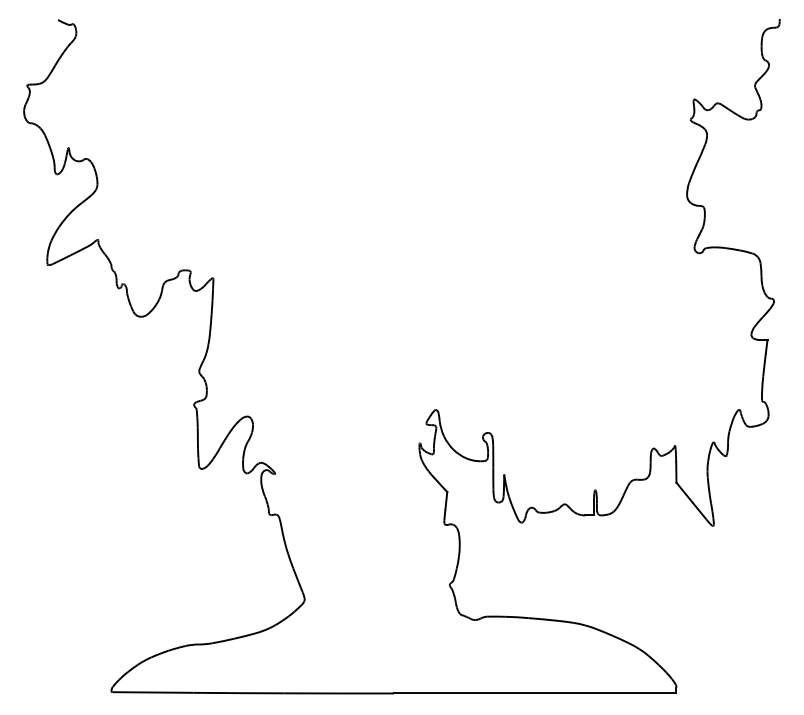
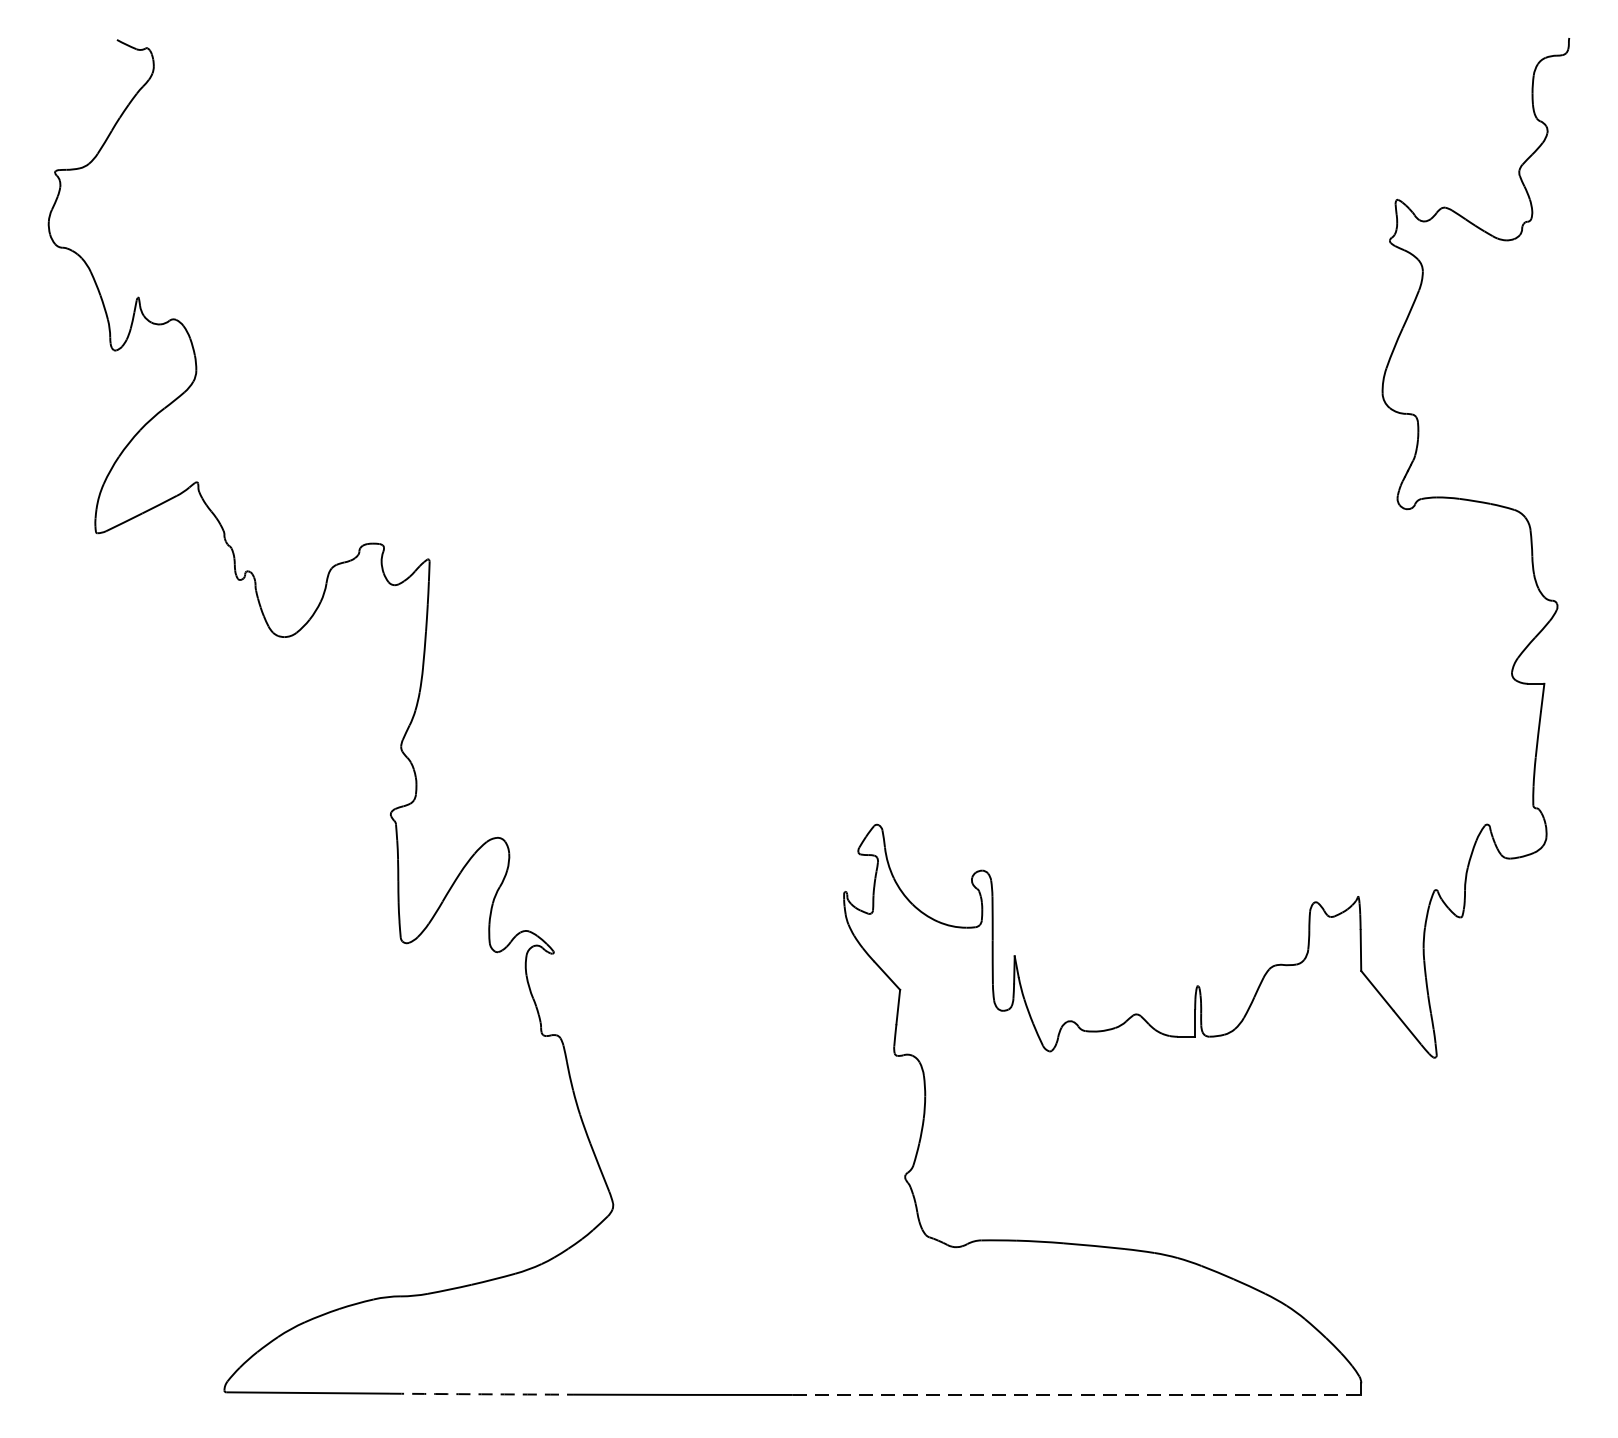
arc: (239, 693) -> (482, 1394), solid -> dashed
line: (535, 693) -> (1077, 1394), solid -> dashed

